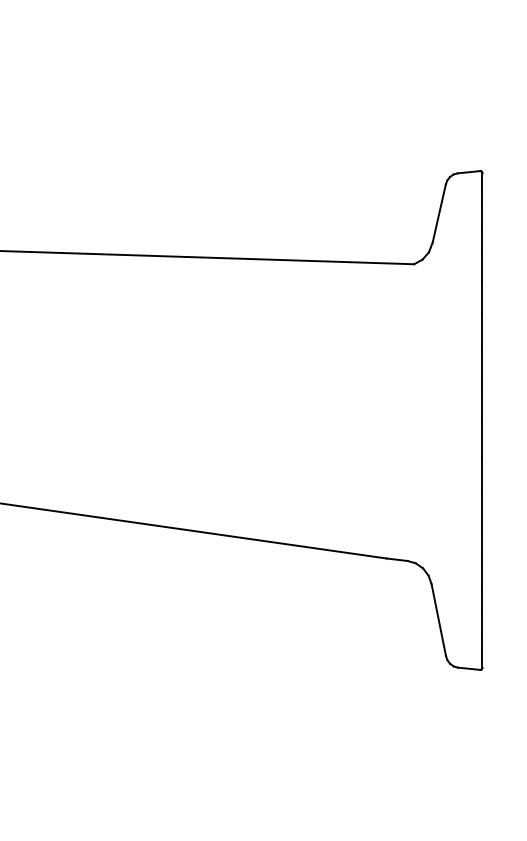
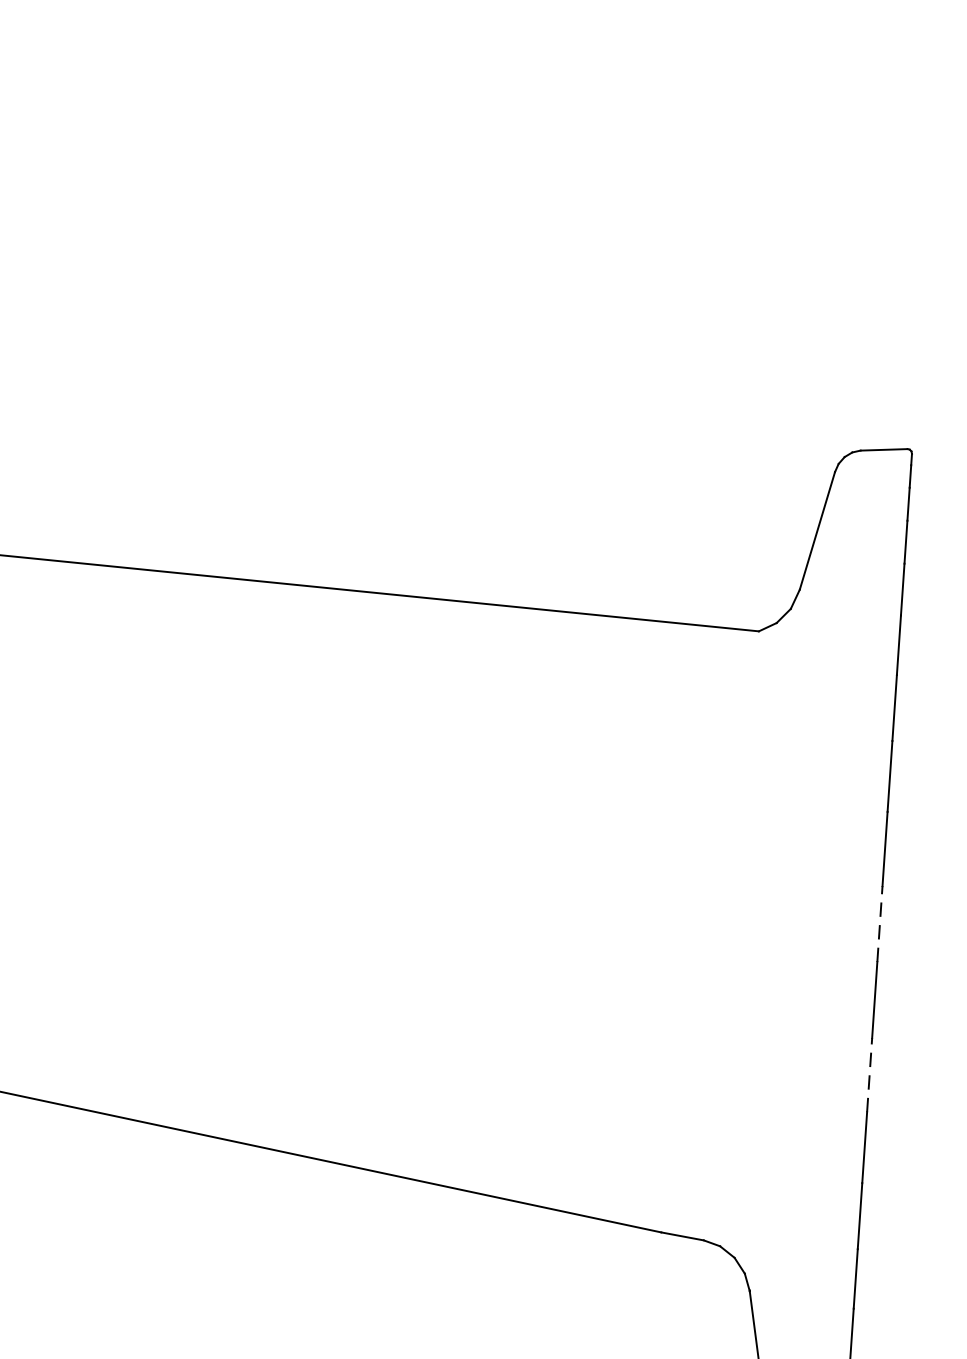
line: (482, 401) -> (880, 923), solid -> dashed
line: (482, 475) -> (869, 1075), solid -> dashed

